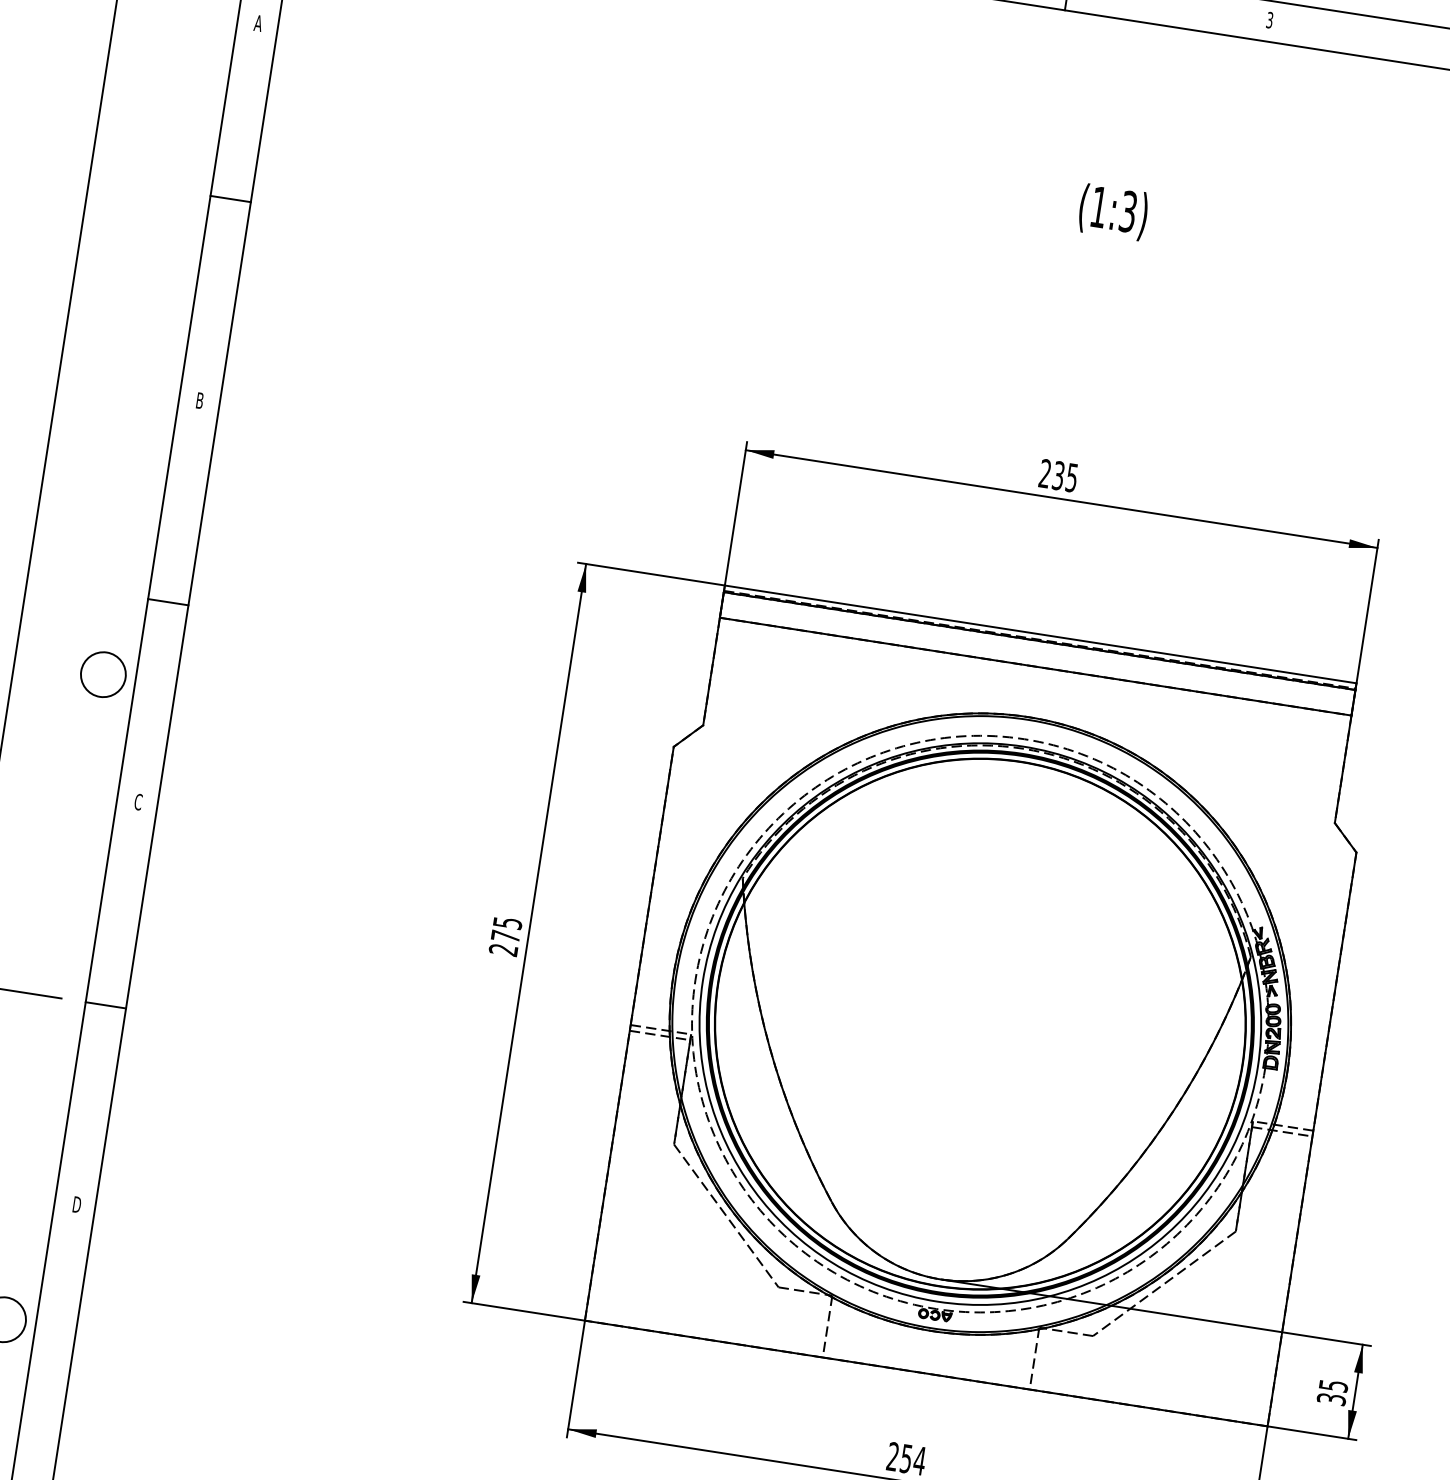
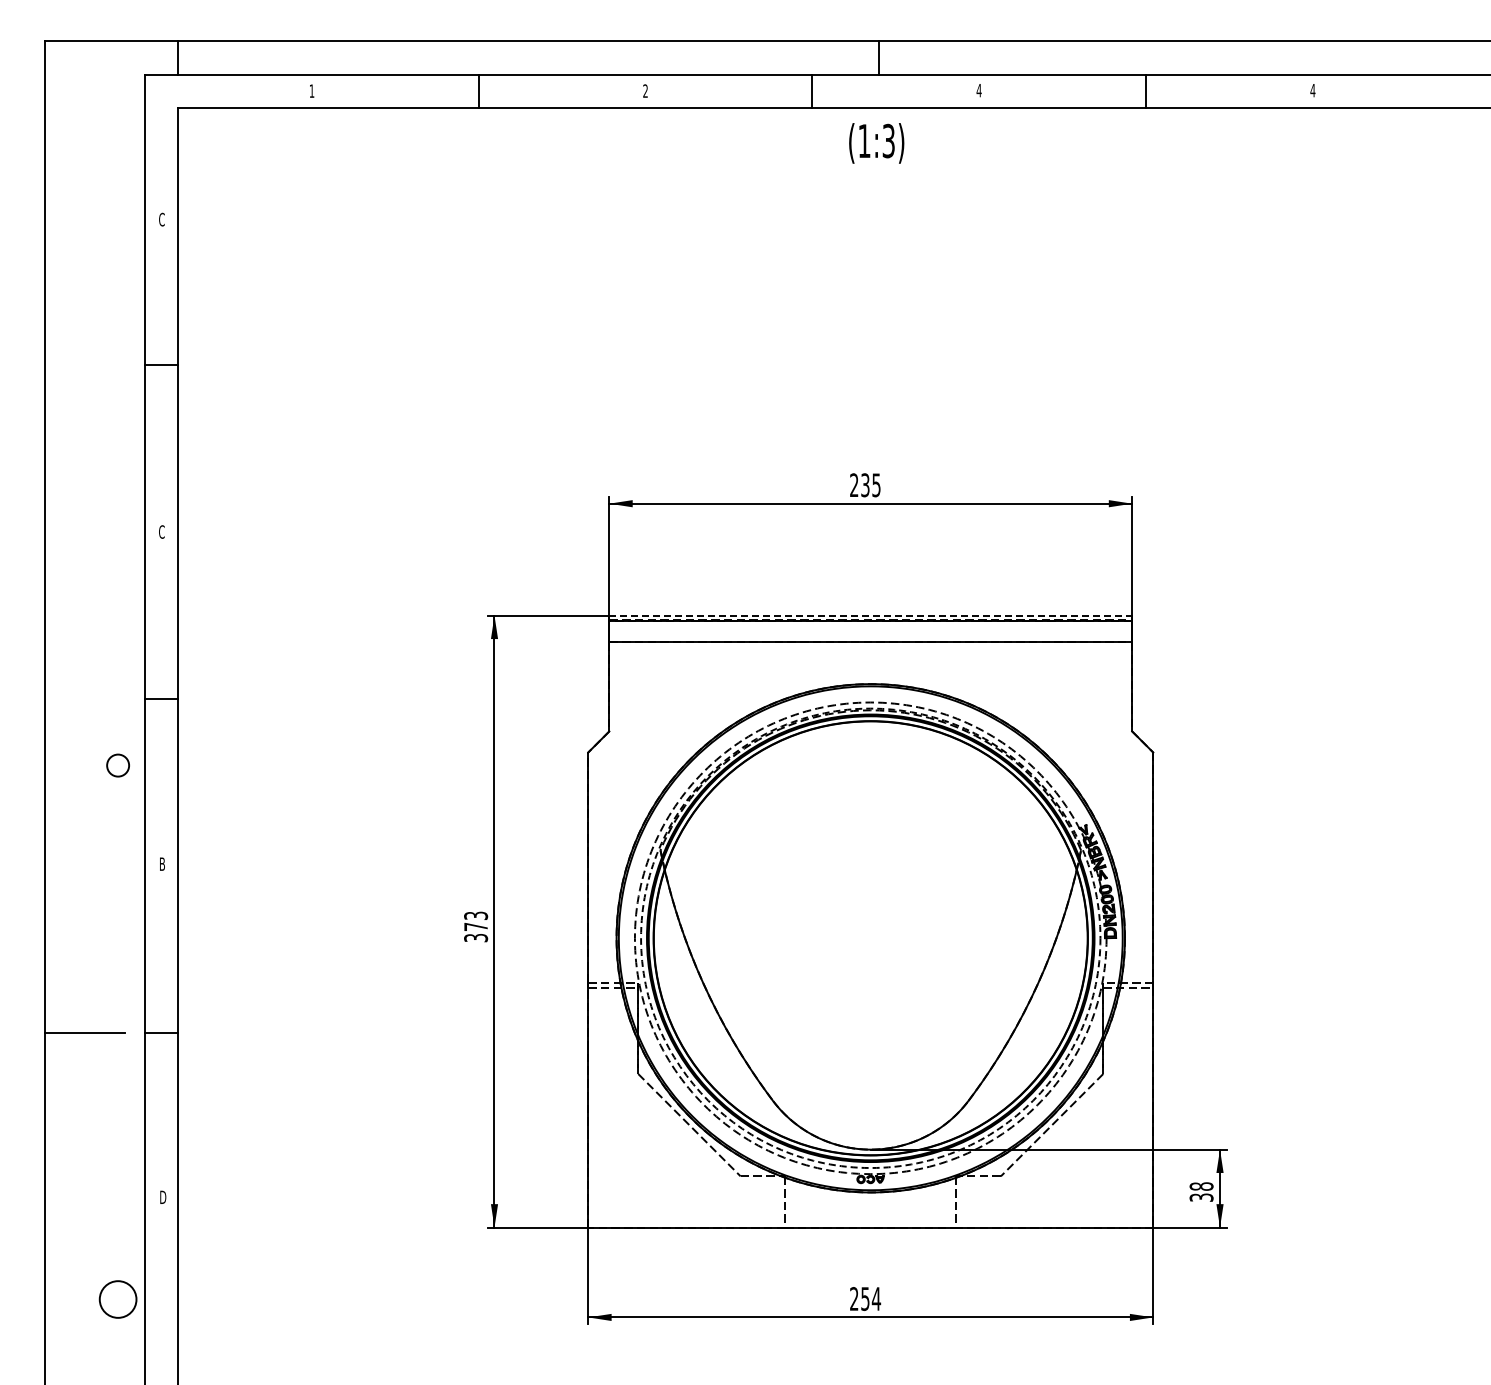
text: (1269, 20) -> (978, 90), 3 -> 4
text: (257, 23) -> (161, 219), A -> C
text: (1113, 212) -> (876, 143), moved
text: (199, 400) -> (161, 531), B -> C
line: (1041, 634) -> (871, 615), solid -> dashed
circle: (102, 674) -> (117, 765), size x0.6
text: (138, 801) -> (162, 863), C -> B
text: (506, 936) -> (476, 926), 275 -> 373
circle: (980, 1024) -> (870, 938), solid -> dashed
text: (1333, 1385) -> (1201, 1186), 35 -> 38

